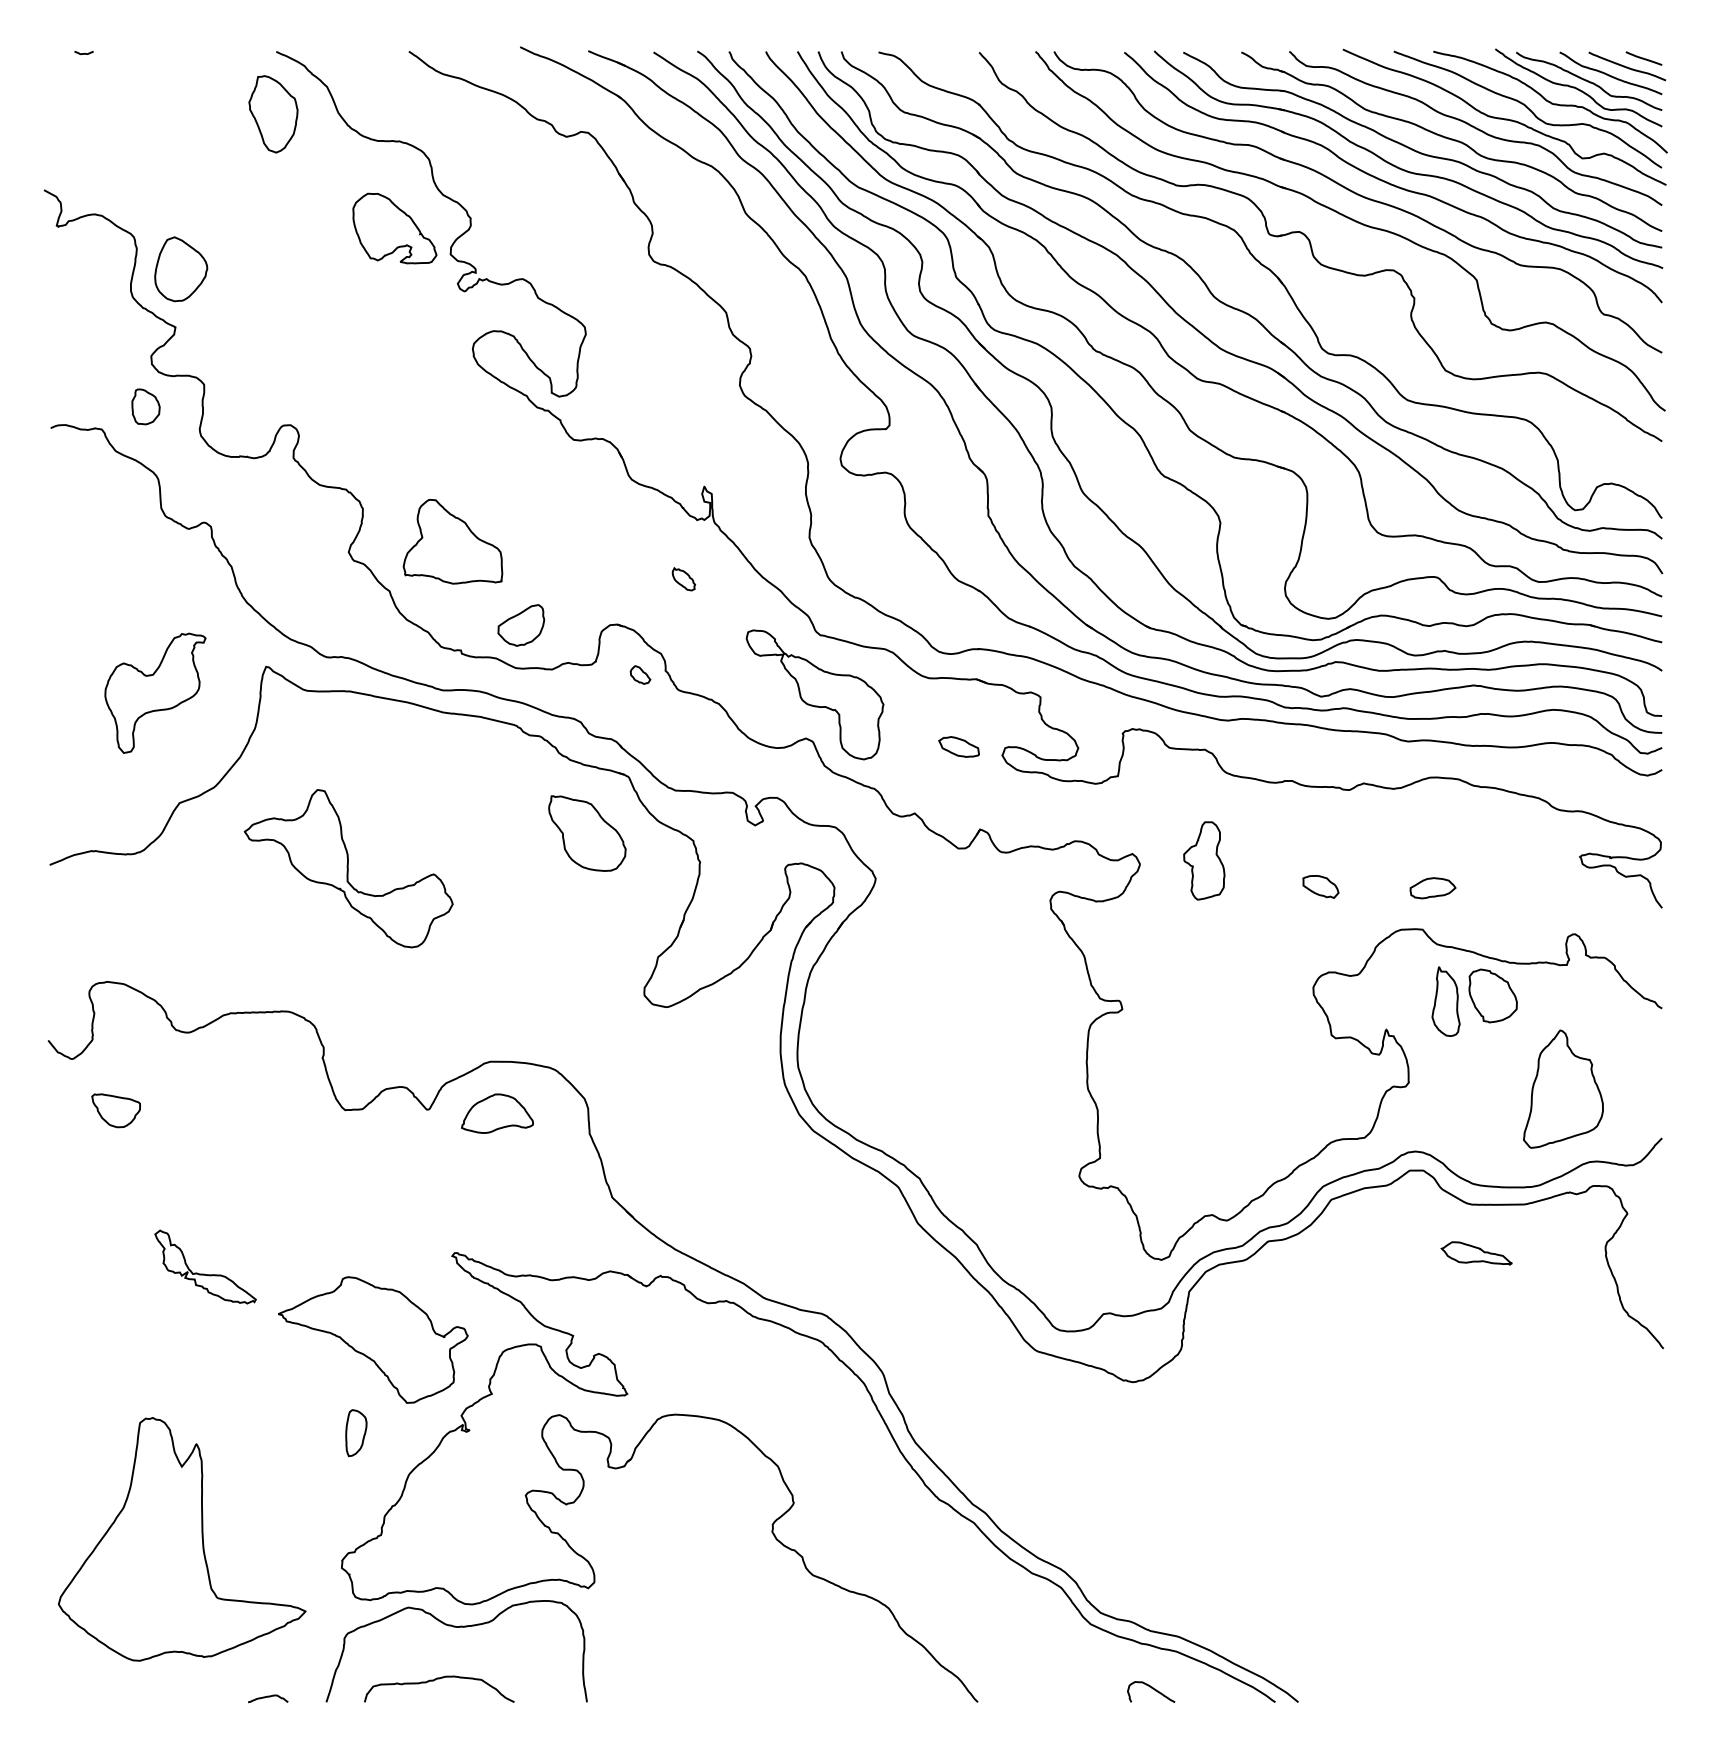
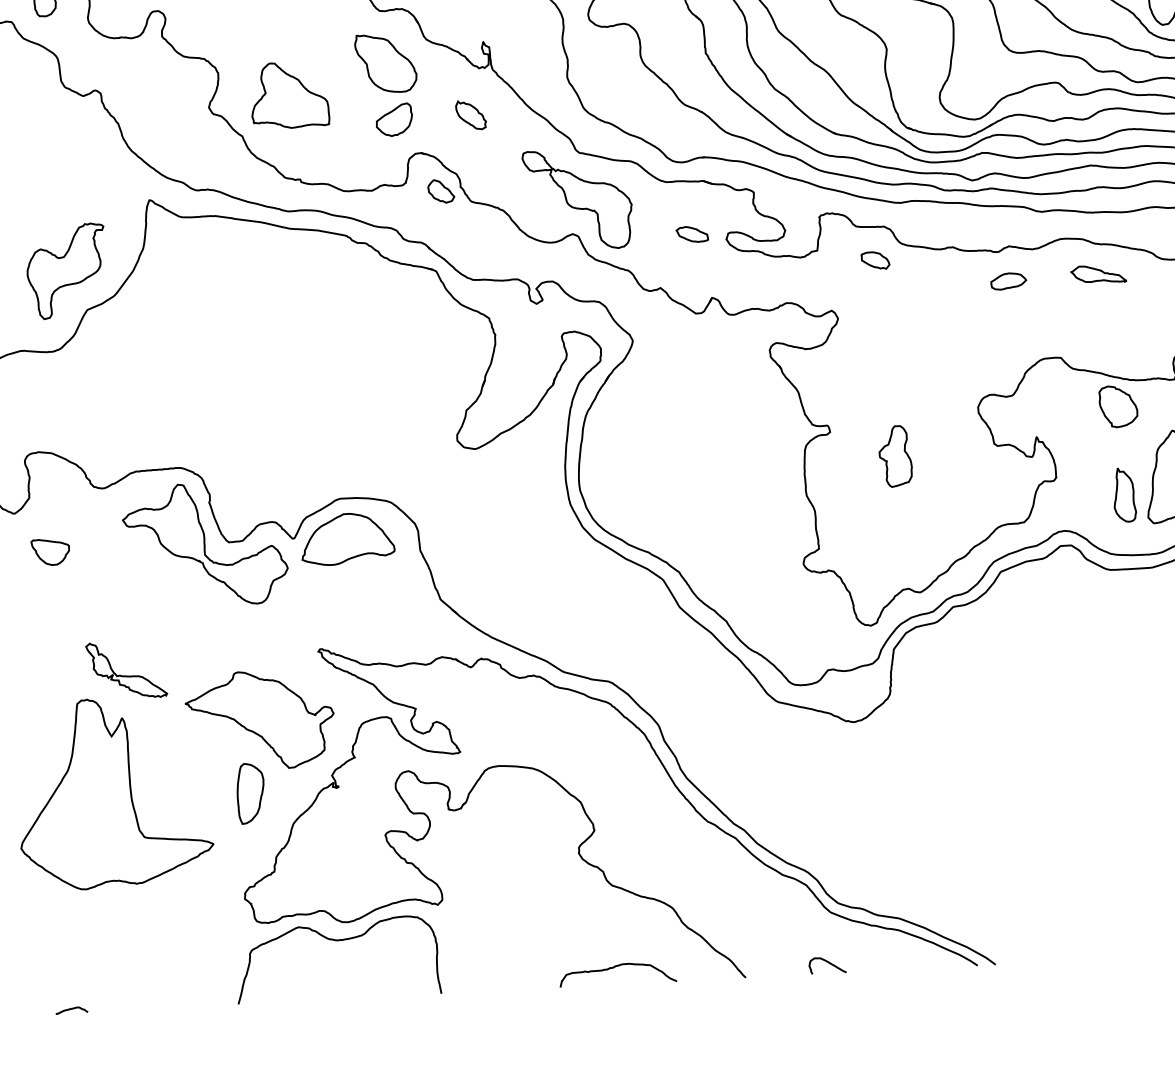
part: (683, 578) -> (470, 114), size x1.67
part: (521, 625) -> (394, 120), moved
part: (640, 674) -> (441, 190), size x1.67
part: (155, 692) -> (66, 270), moved
part: (587, 833) -> (386, 63), moved
part: (1204, 860) -> (895, 456), moved
part: (348, 868) -> (205, 544), moved
part: (1320, 886) -> (875, 260), moved
part: (1432, 888) -> (1008, 281), moved
part: (1445, 1001) -> (1124, 494), moved
part: (497, 1113) -> (347, 538), size x1.67
part: (1476, 1253) -> (1098, 274), moved
part: (356, 1432) -> (250, 793), size x1.67
part: (181, 1539) -> (114, 793), moved
curve: (435, 1680) -> (614, 967), moved
curve: (1152, 1689) -> (828, 963), moved
part: (268, 1698) -> (72, 1010), moved

